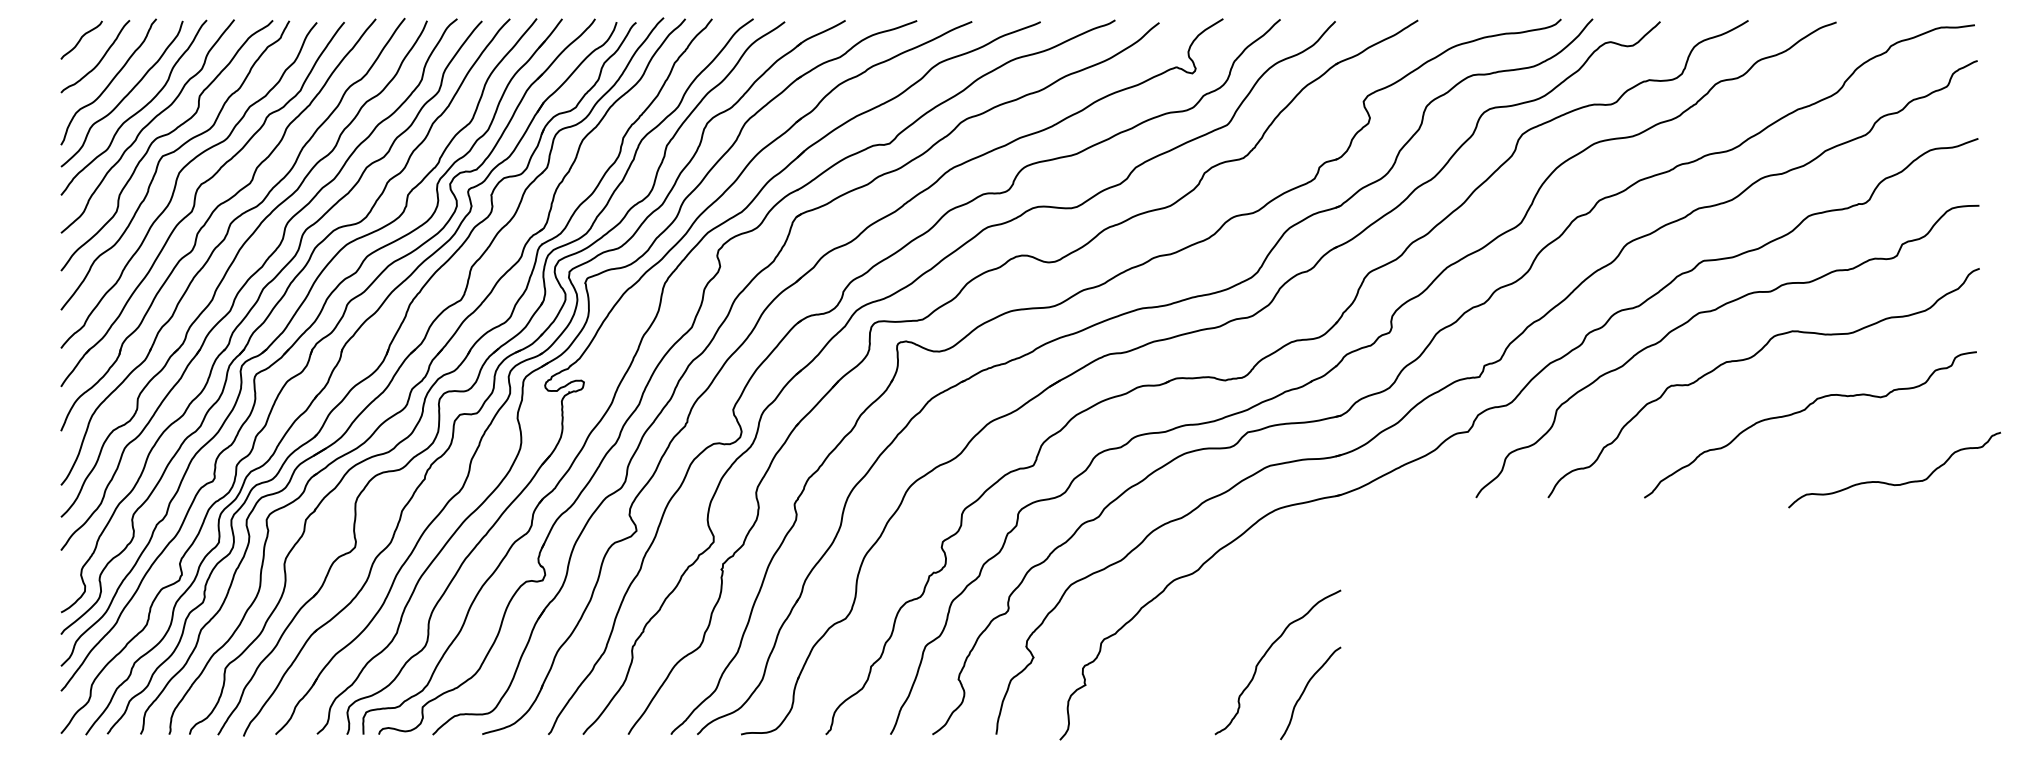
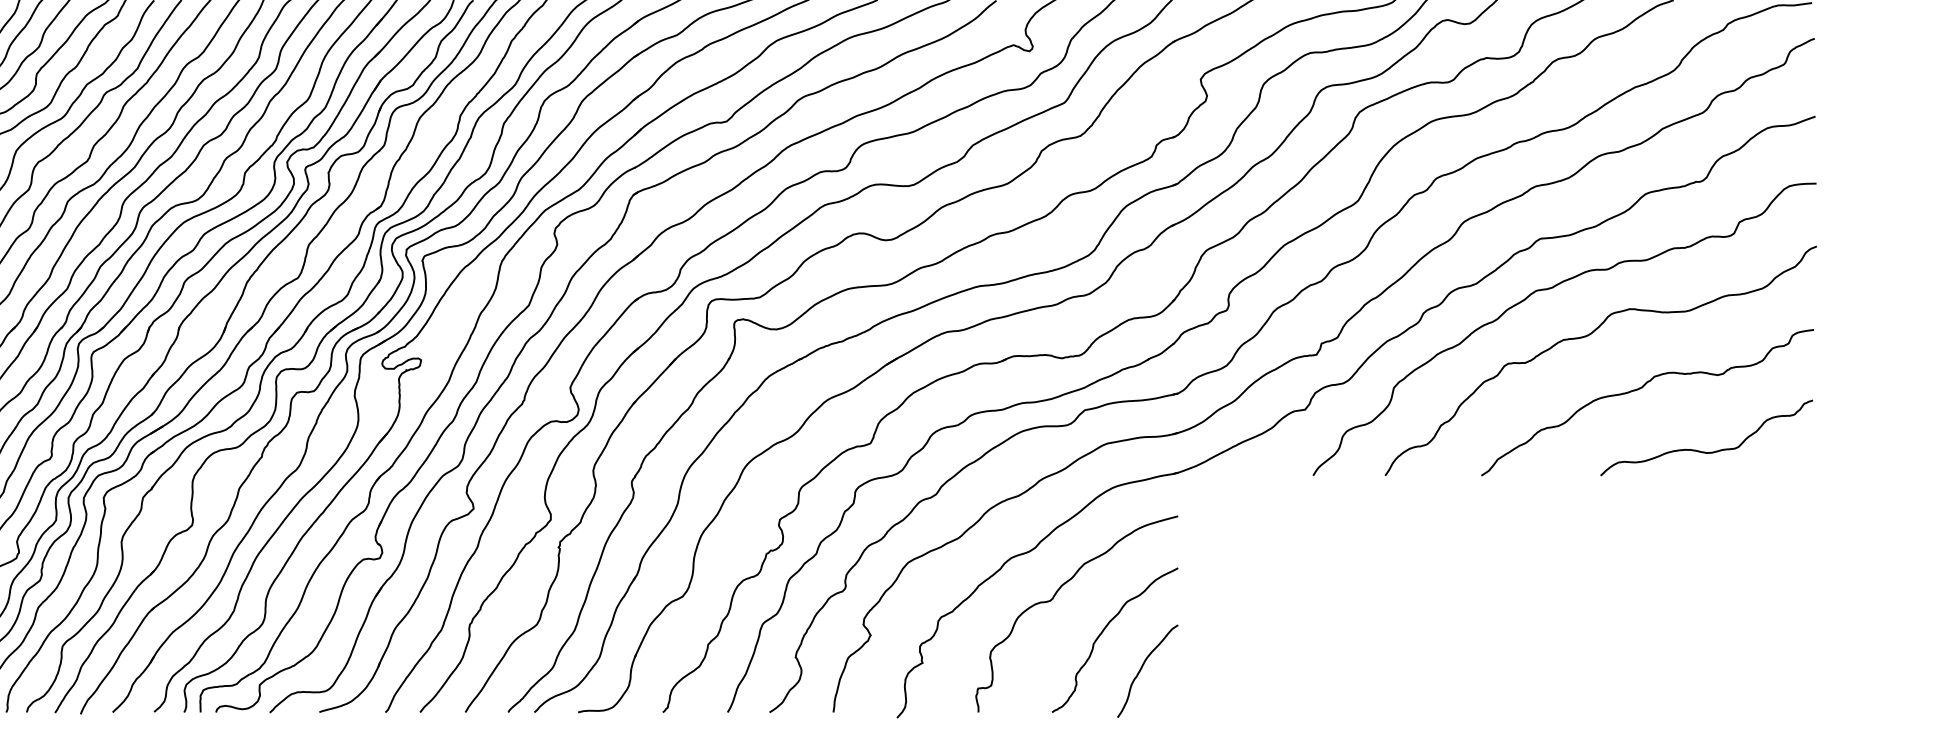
curve: (1892, 483) -> (1704, 451), moved
curve: (1216, 621) -> (1053, 599), added

